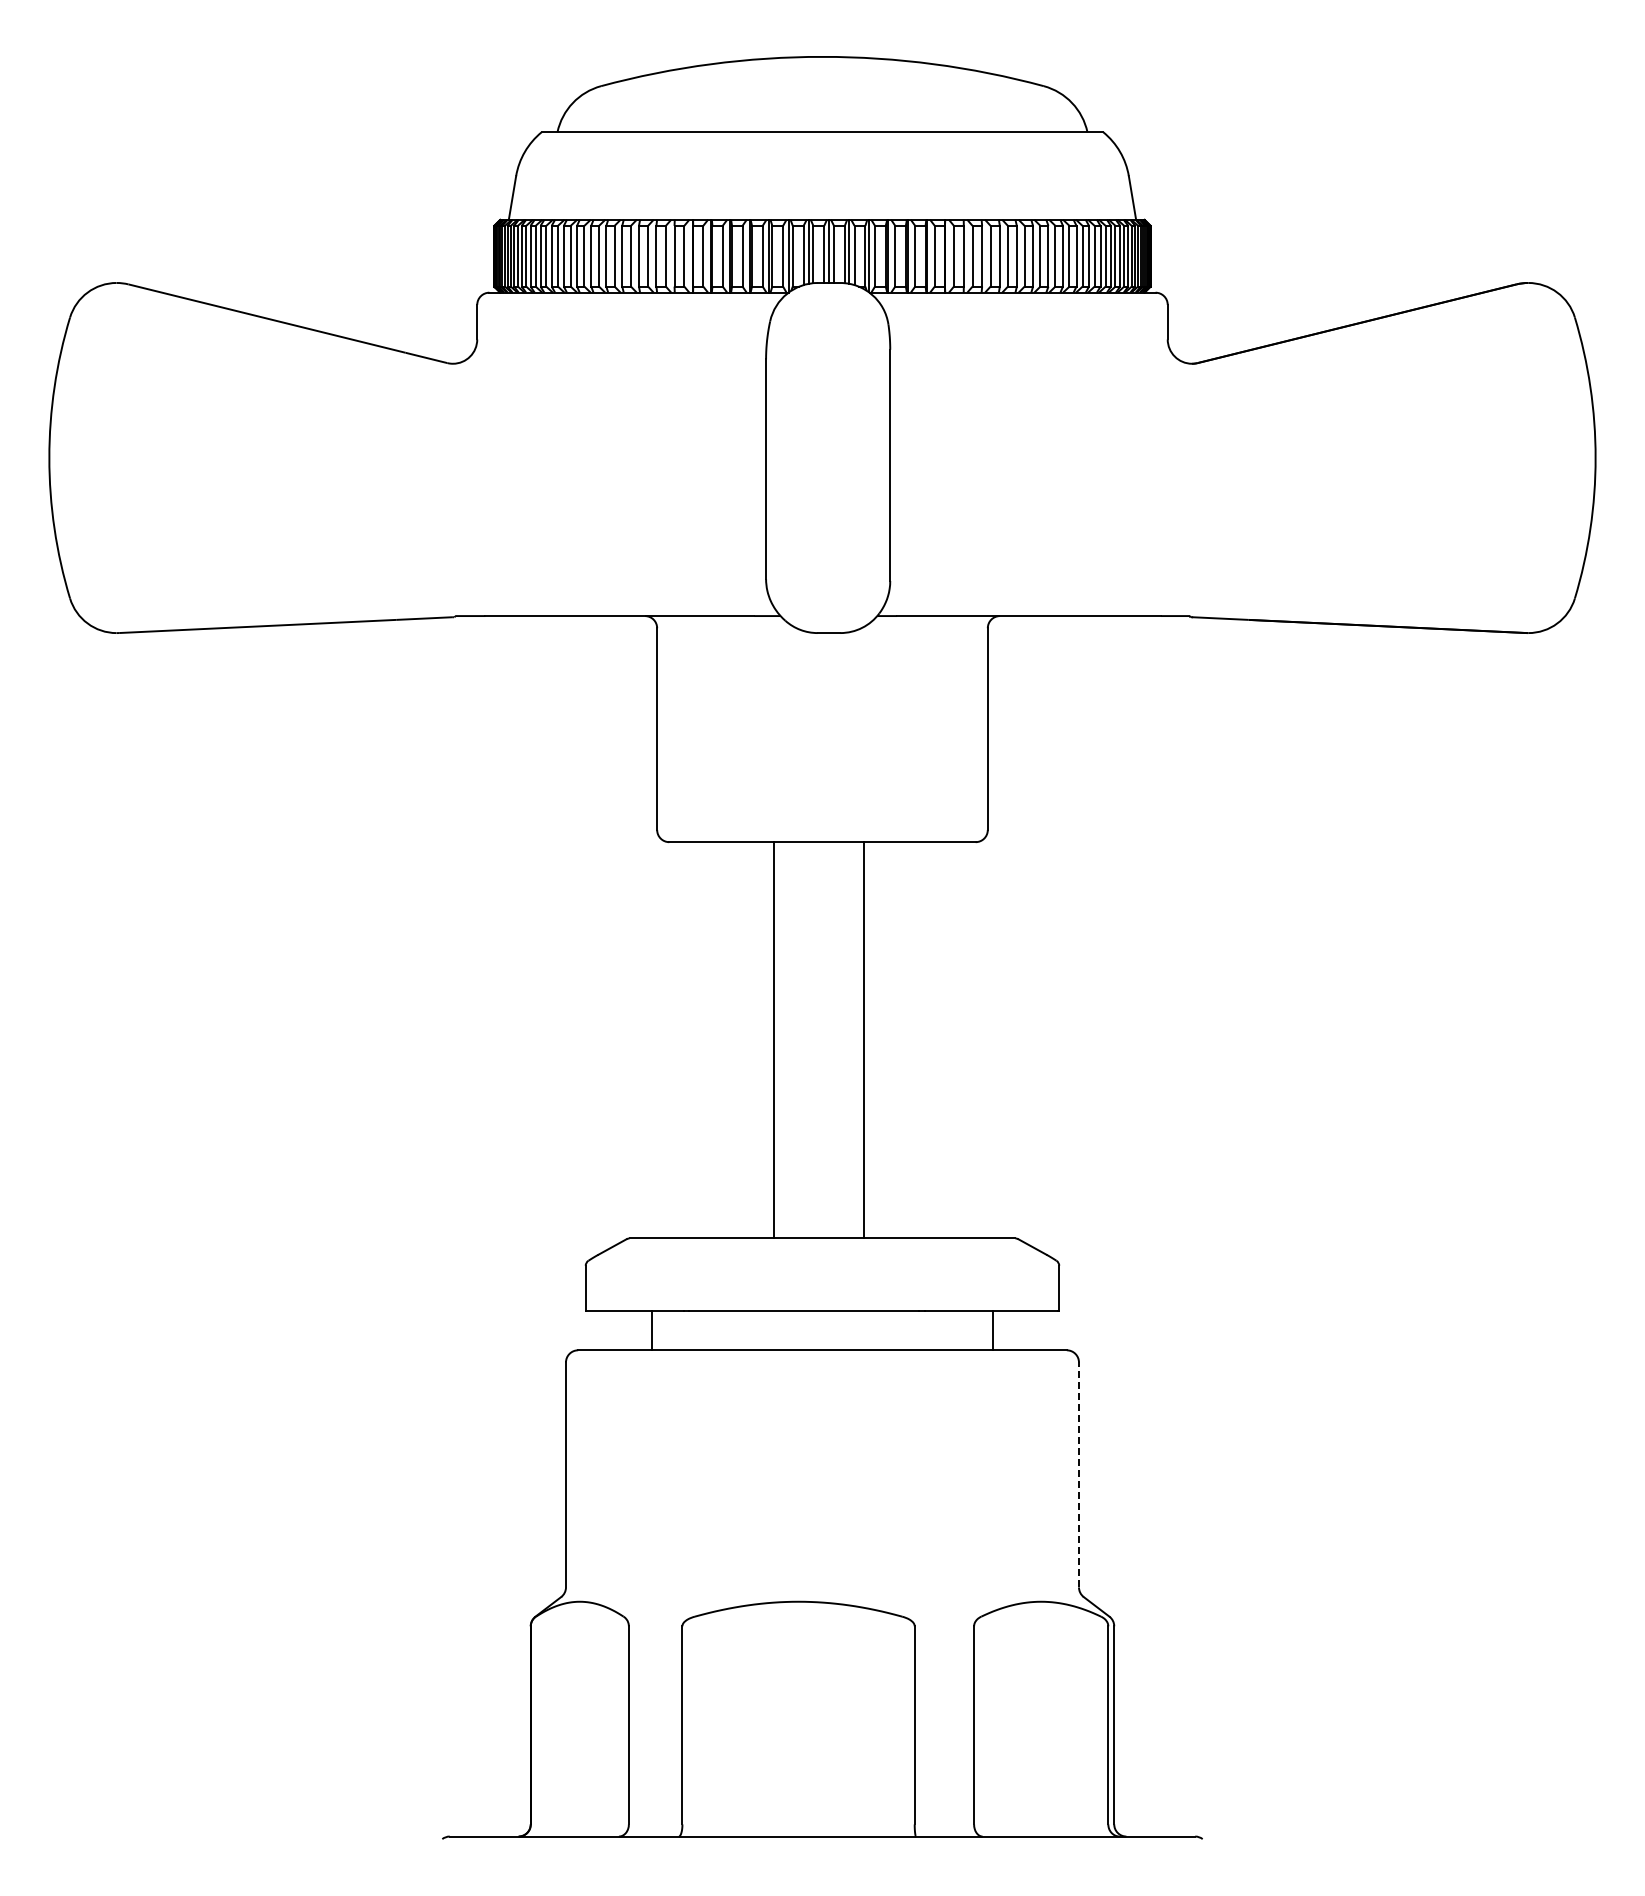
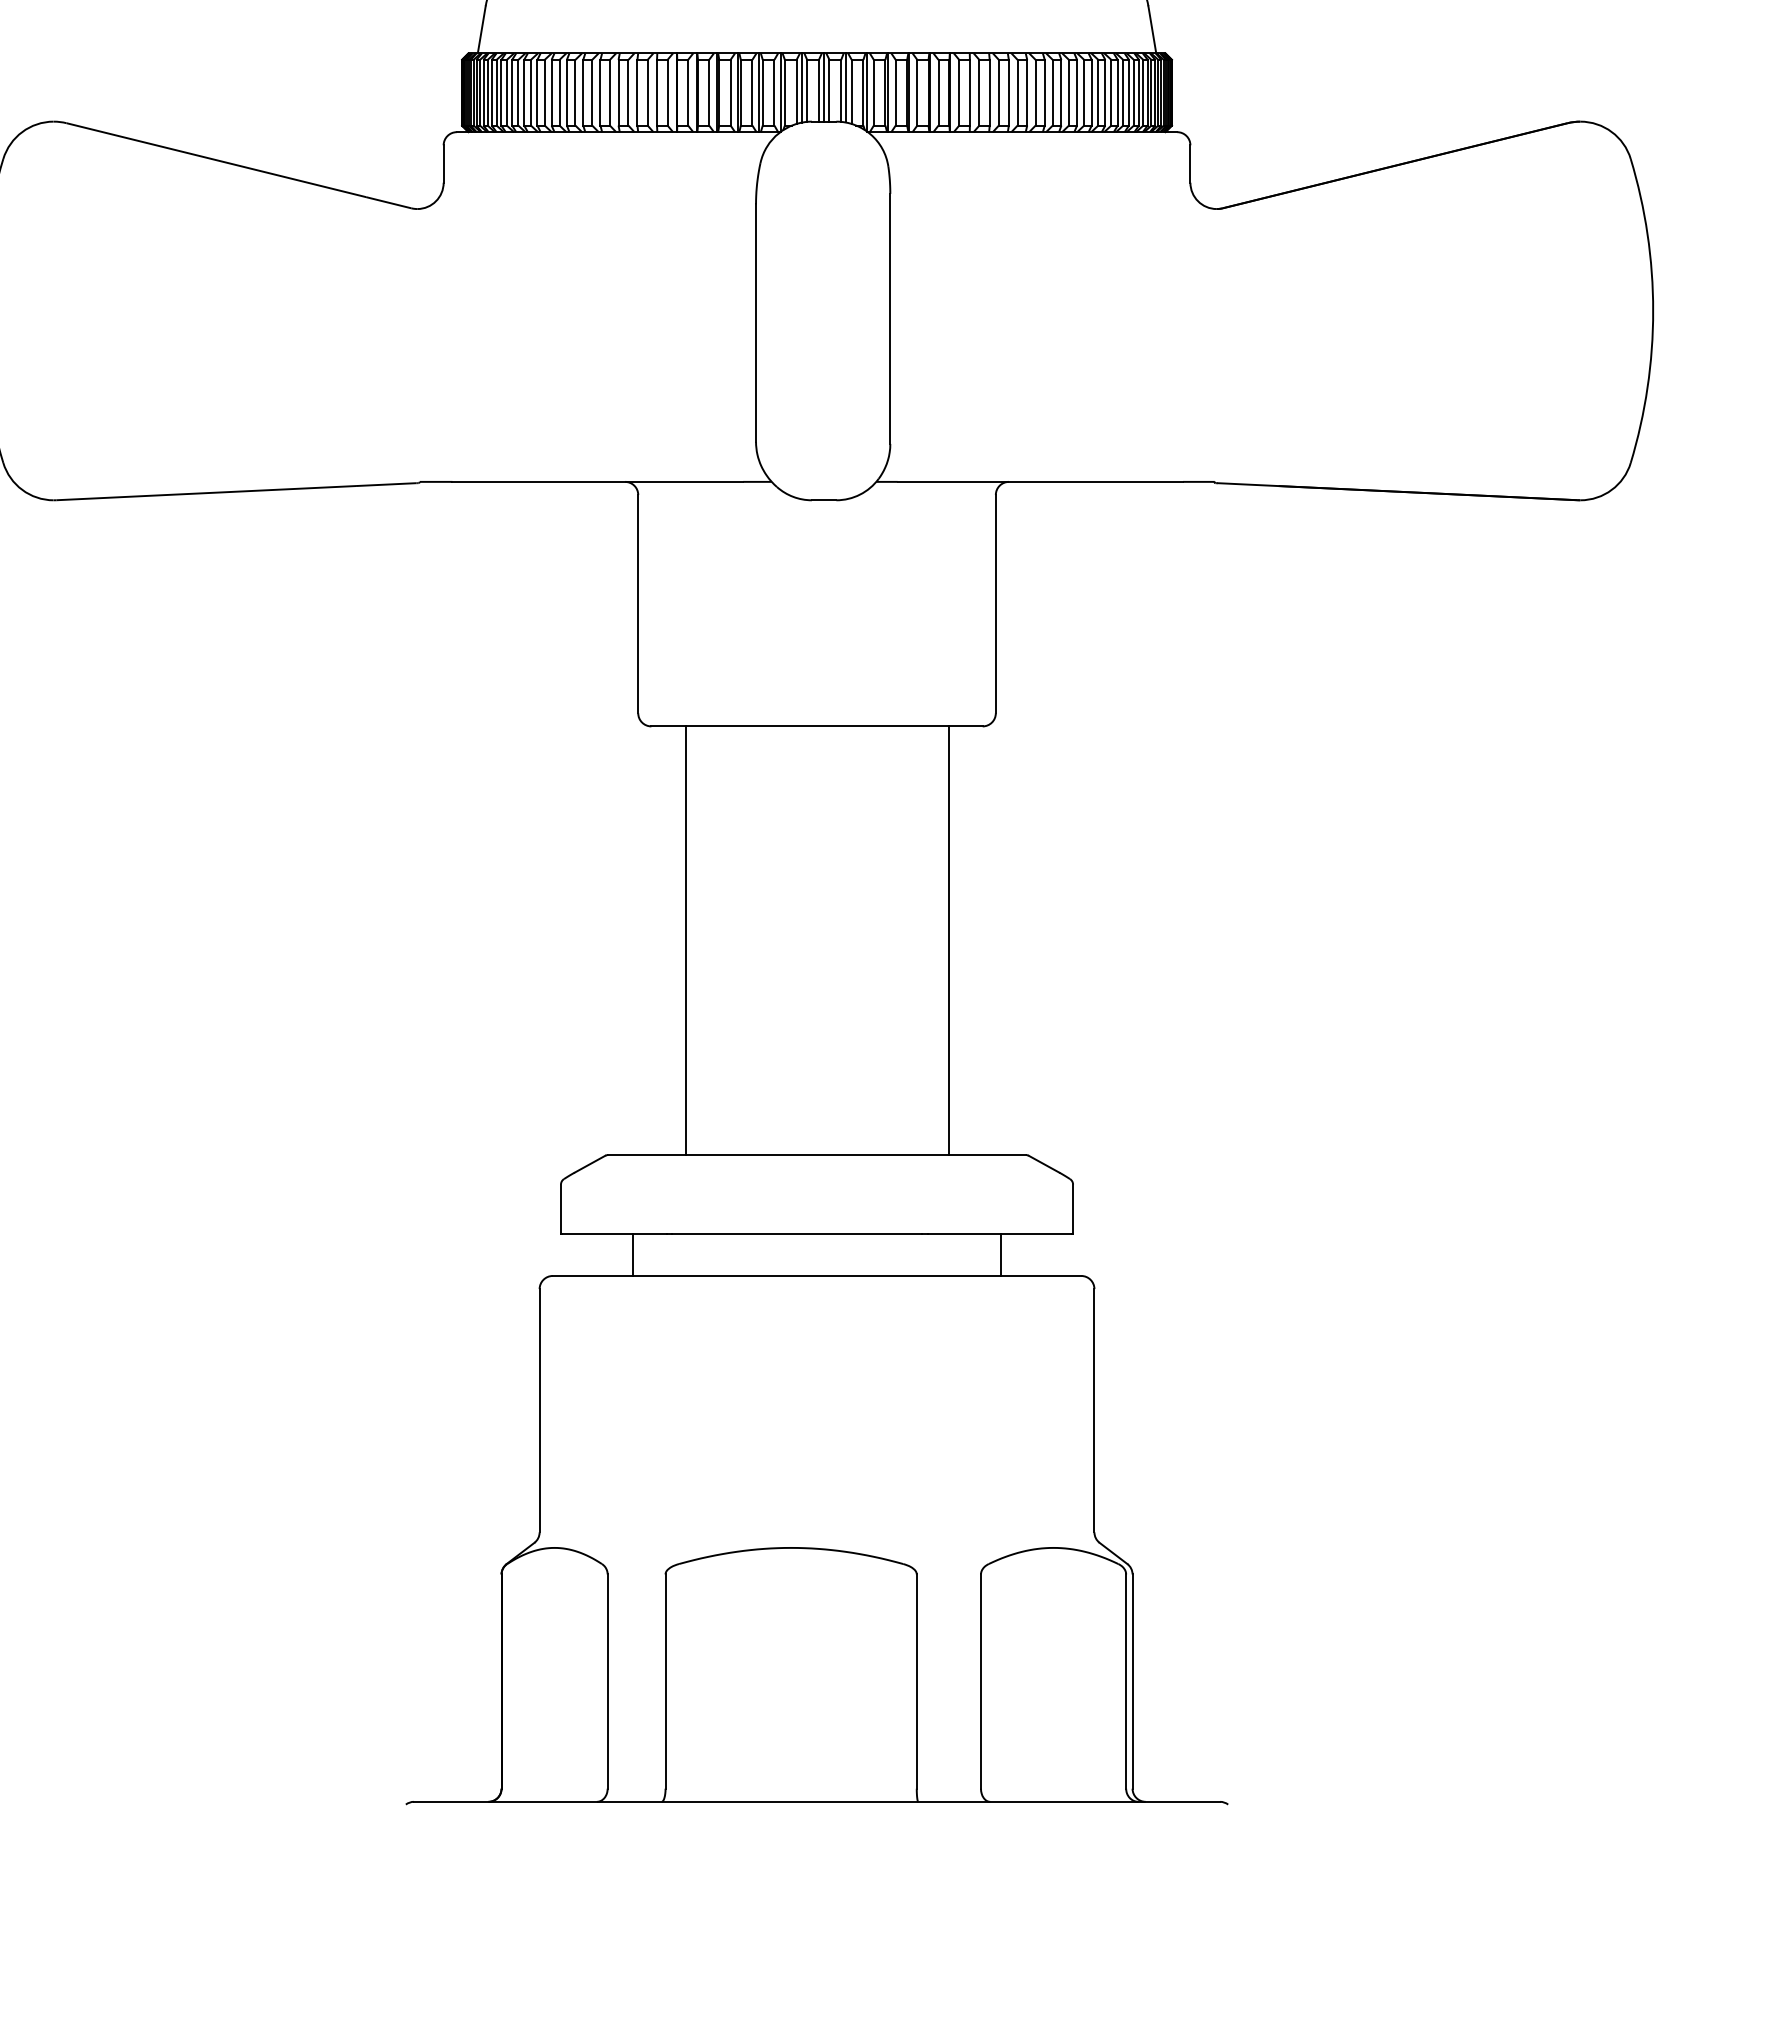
line: (773, 1040) -> (685, 940), moved
line: (864, 1040) -> (948, 940), moved
line: (1078, 1474) -> (1093, 1410), dashed -> solid

